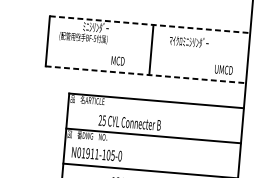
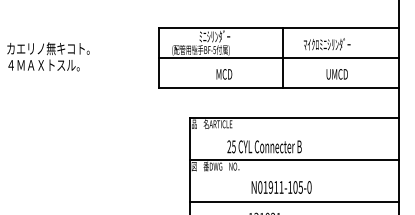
line: (150, 24) -> (279, 27), dashed -> solid
line: (147, 49) -> (278, 57), added
text: (118, 61) -> (224, 74), moved
text: (223, 69) -> (336, 74), moved
line: (146, 74) -> (279, 87), dashed -> solid
text: (96, 154) -> (281, 187), moved

